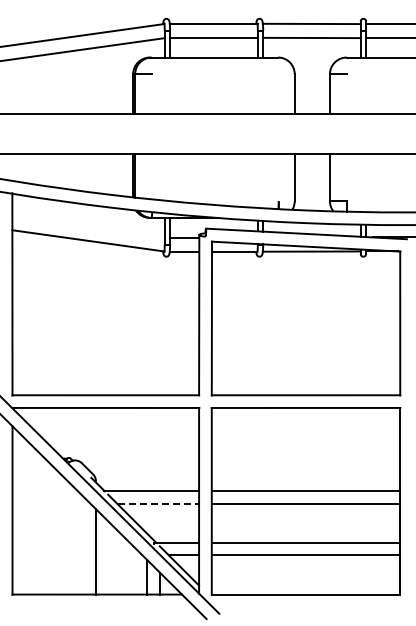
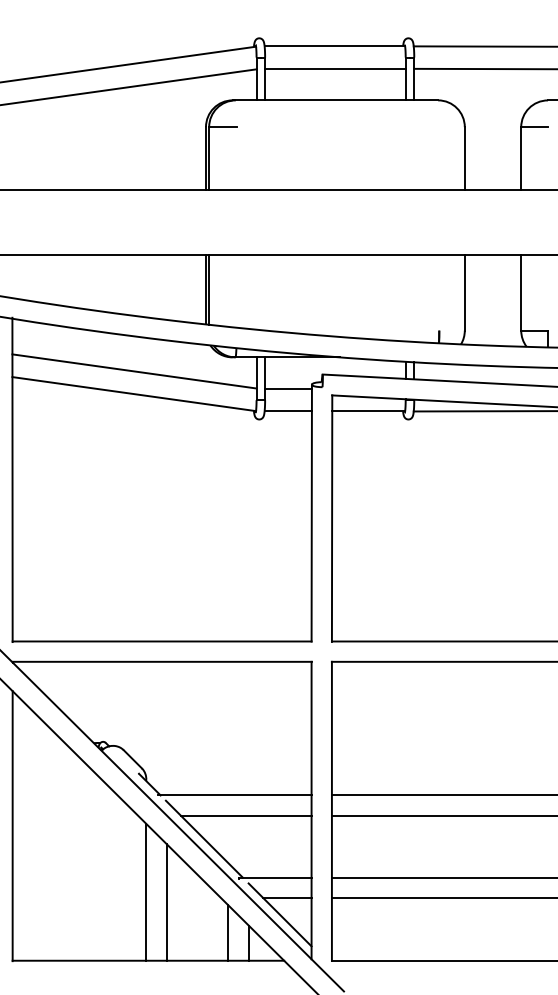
line: (88, 226) -> (134, 371), added
line: (158, 504) -> (246, 816), dashed -> solid
line: (108, 557) -> (166, 901), added

